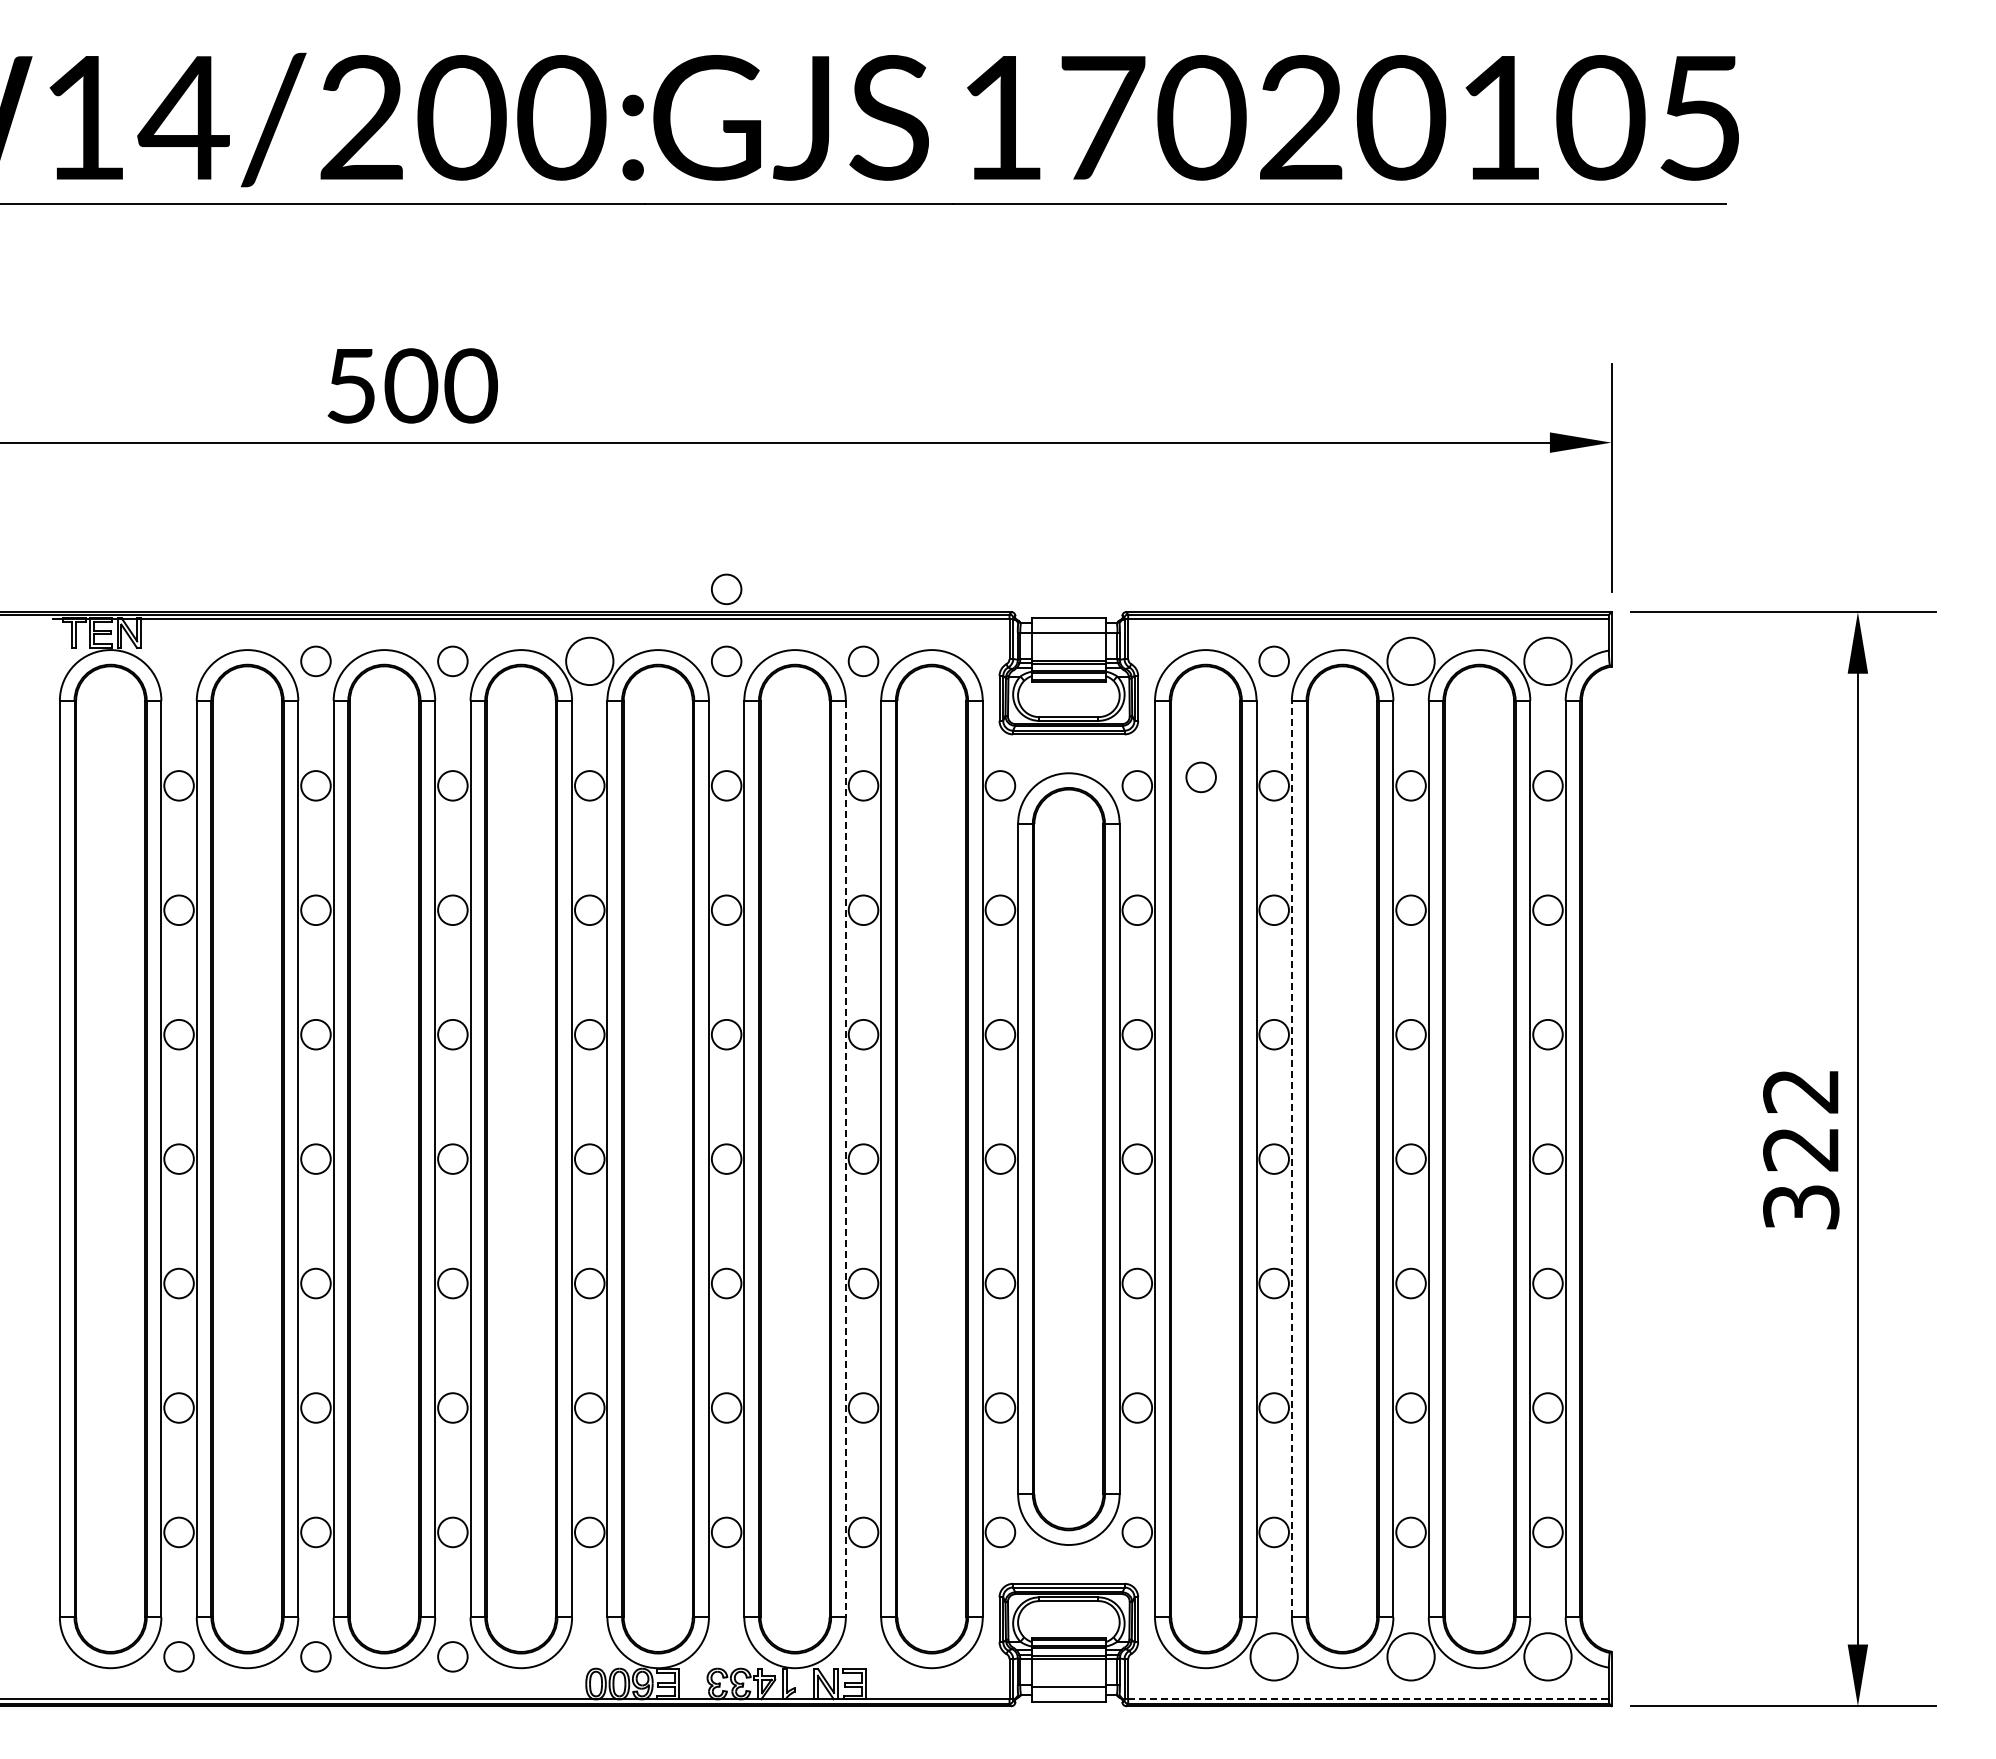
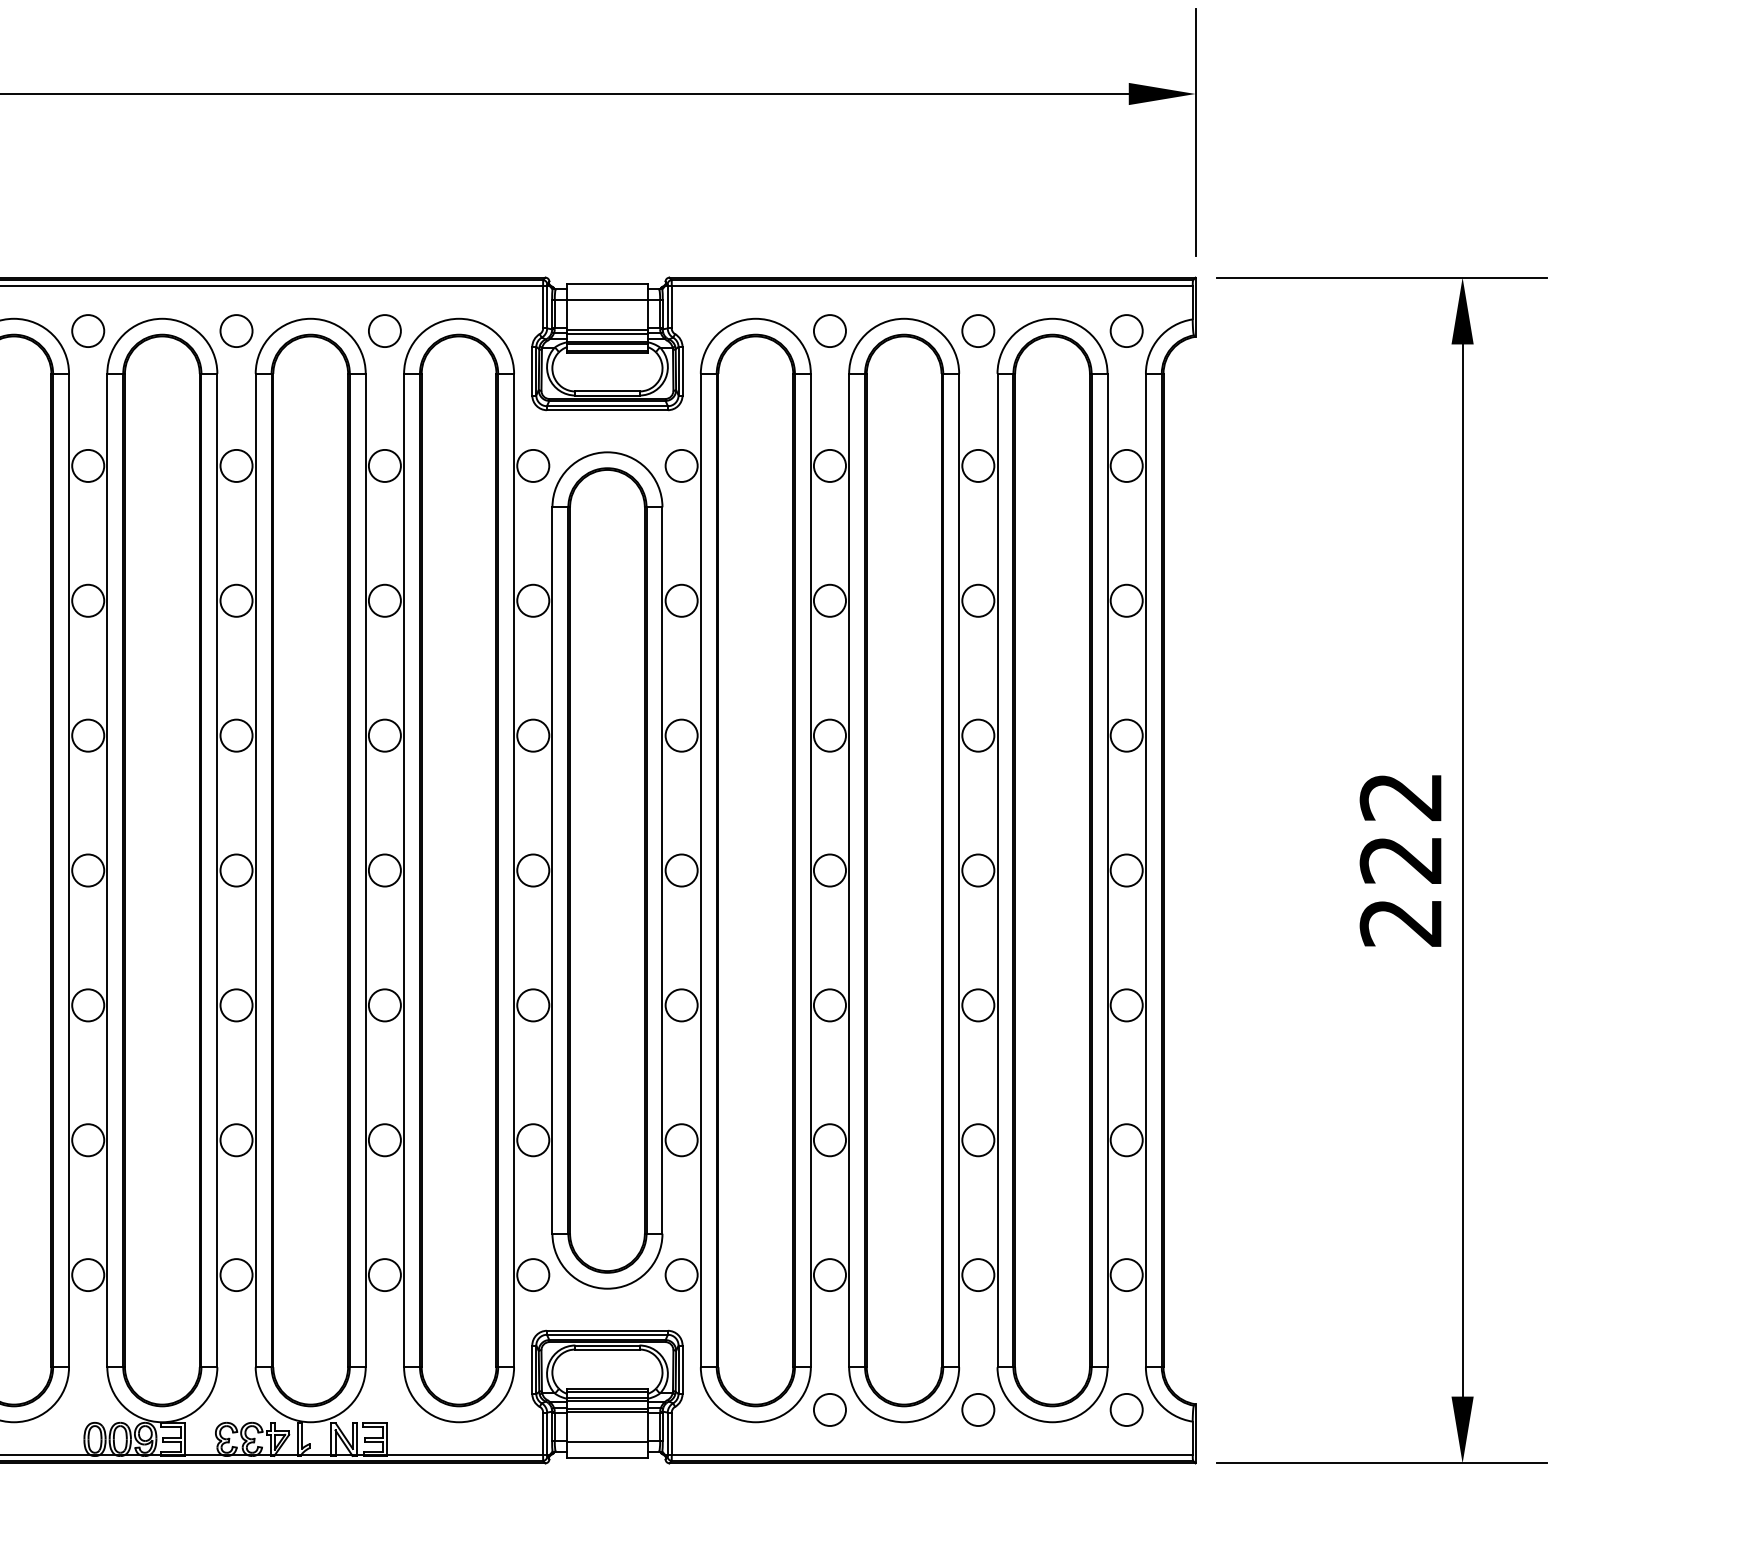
circle: (726, 589) -> (236, 253), removed
circle: (589, 661) -> (87, 331), size x0.62
circle: (1410, 661) -> (977, 331), size x0.62
circle: (1547, 661) -> (1126, 331), size x0.62
circle: (1200, 777) -> (750, 456), removed
line: (1291, 1158) -> (848, 869), dashed -> solid
line: (845, 1159) -> (365, 870), dashed -> solid
text: (1801, 1207) -> (1401, 922), 322 -> 222
circle: (1273, 1656) -> (829, 1409), size x0.62
circle: (1410, 1656) -> (977, 1409), size x0.62
circle: (1547, 1656) -> (1126, 1409), size x0.62
line: (1369, 1698) -> (933, 1455), dashed -> solid

